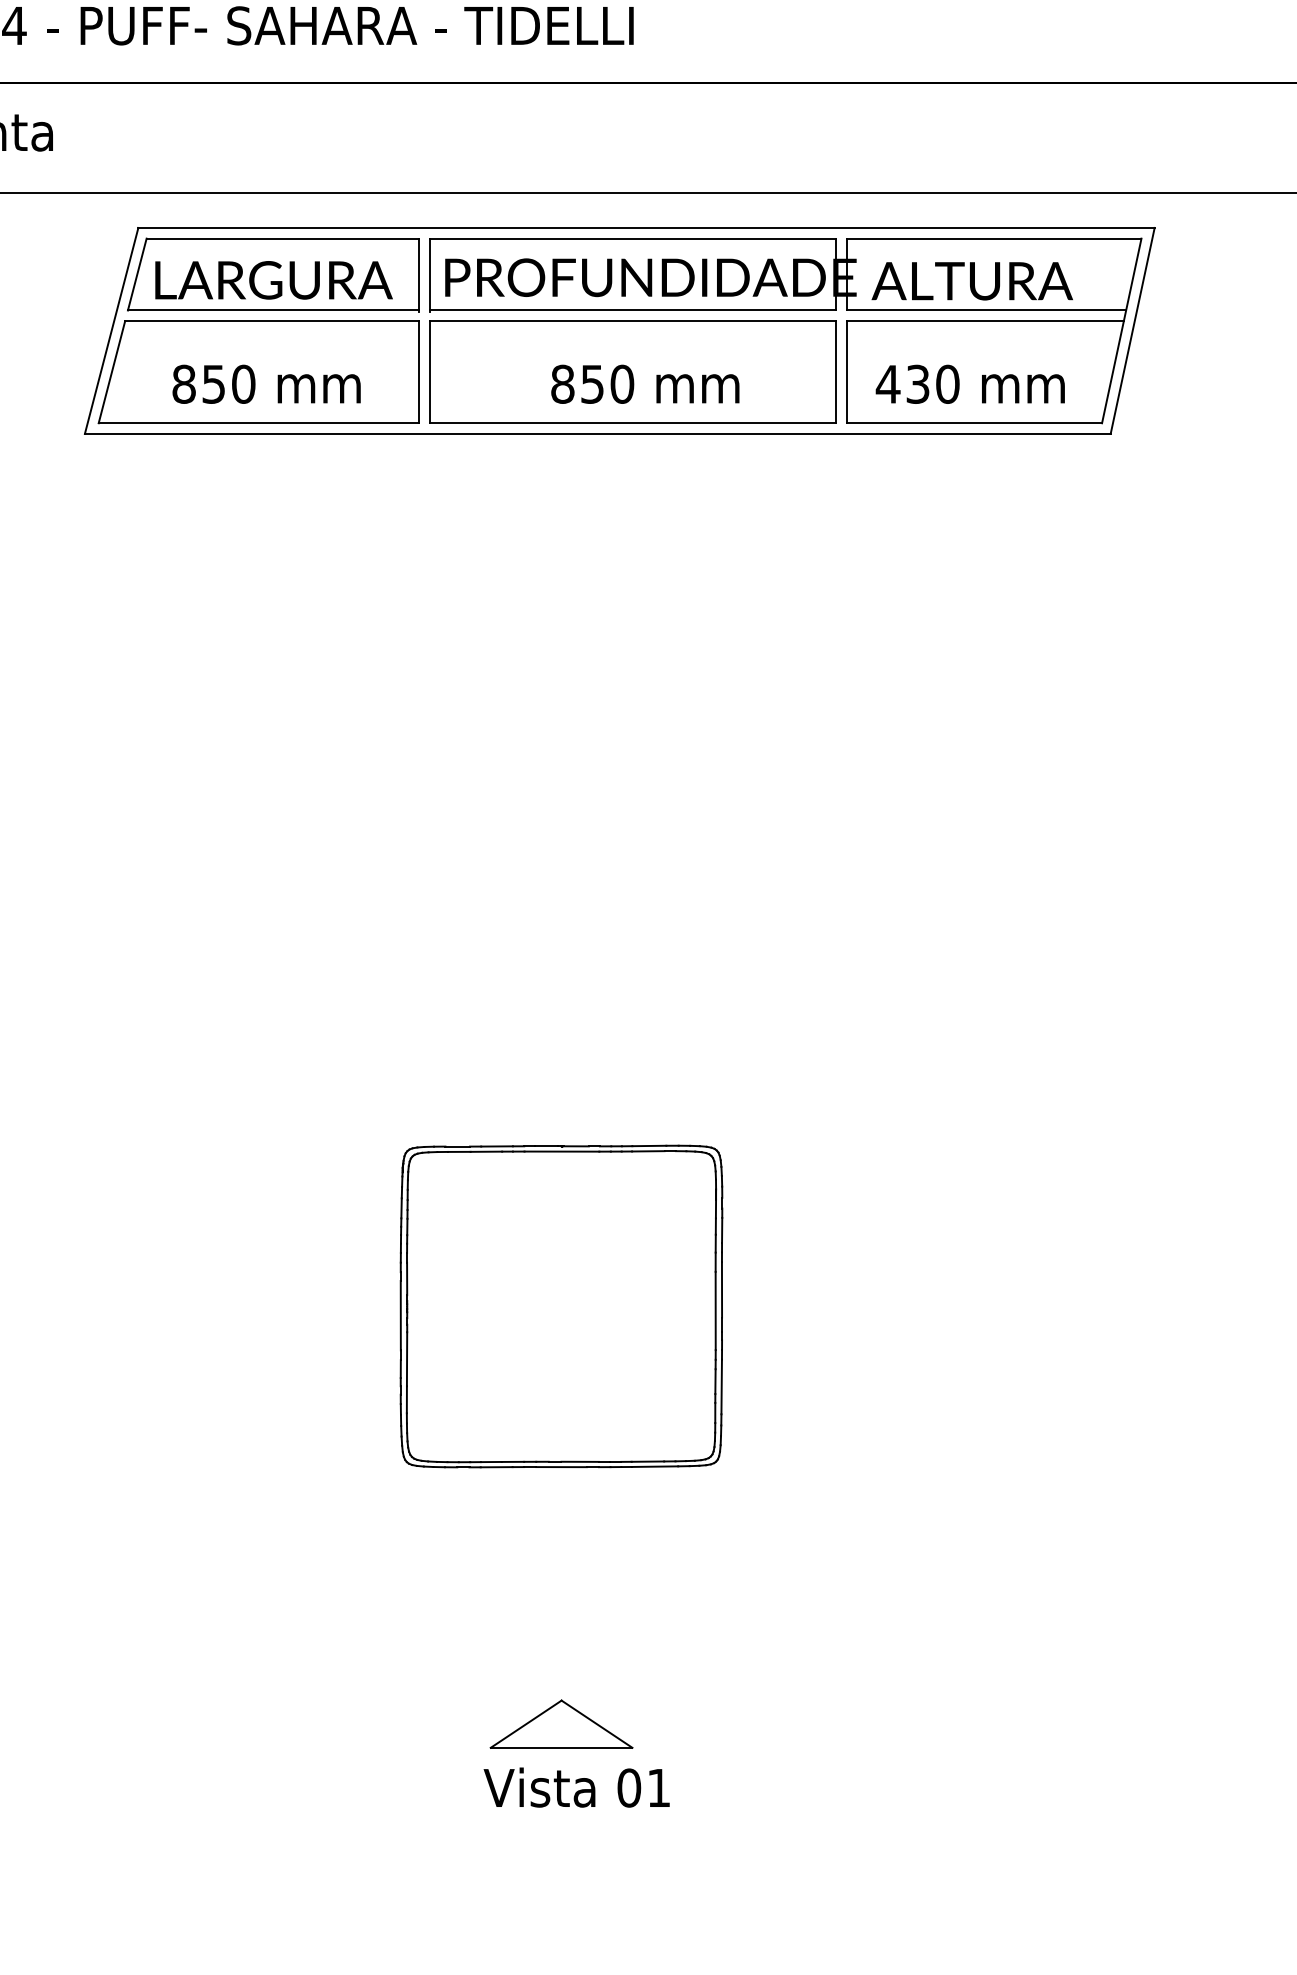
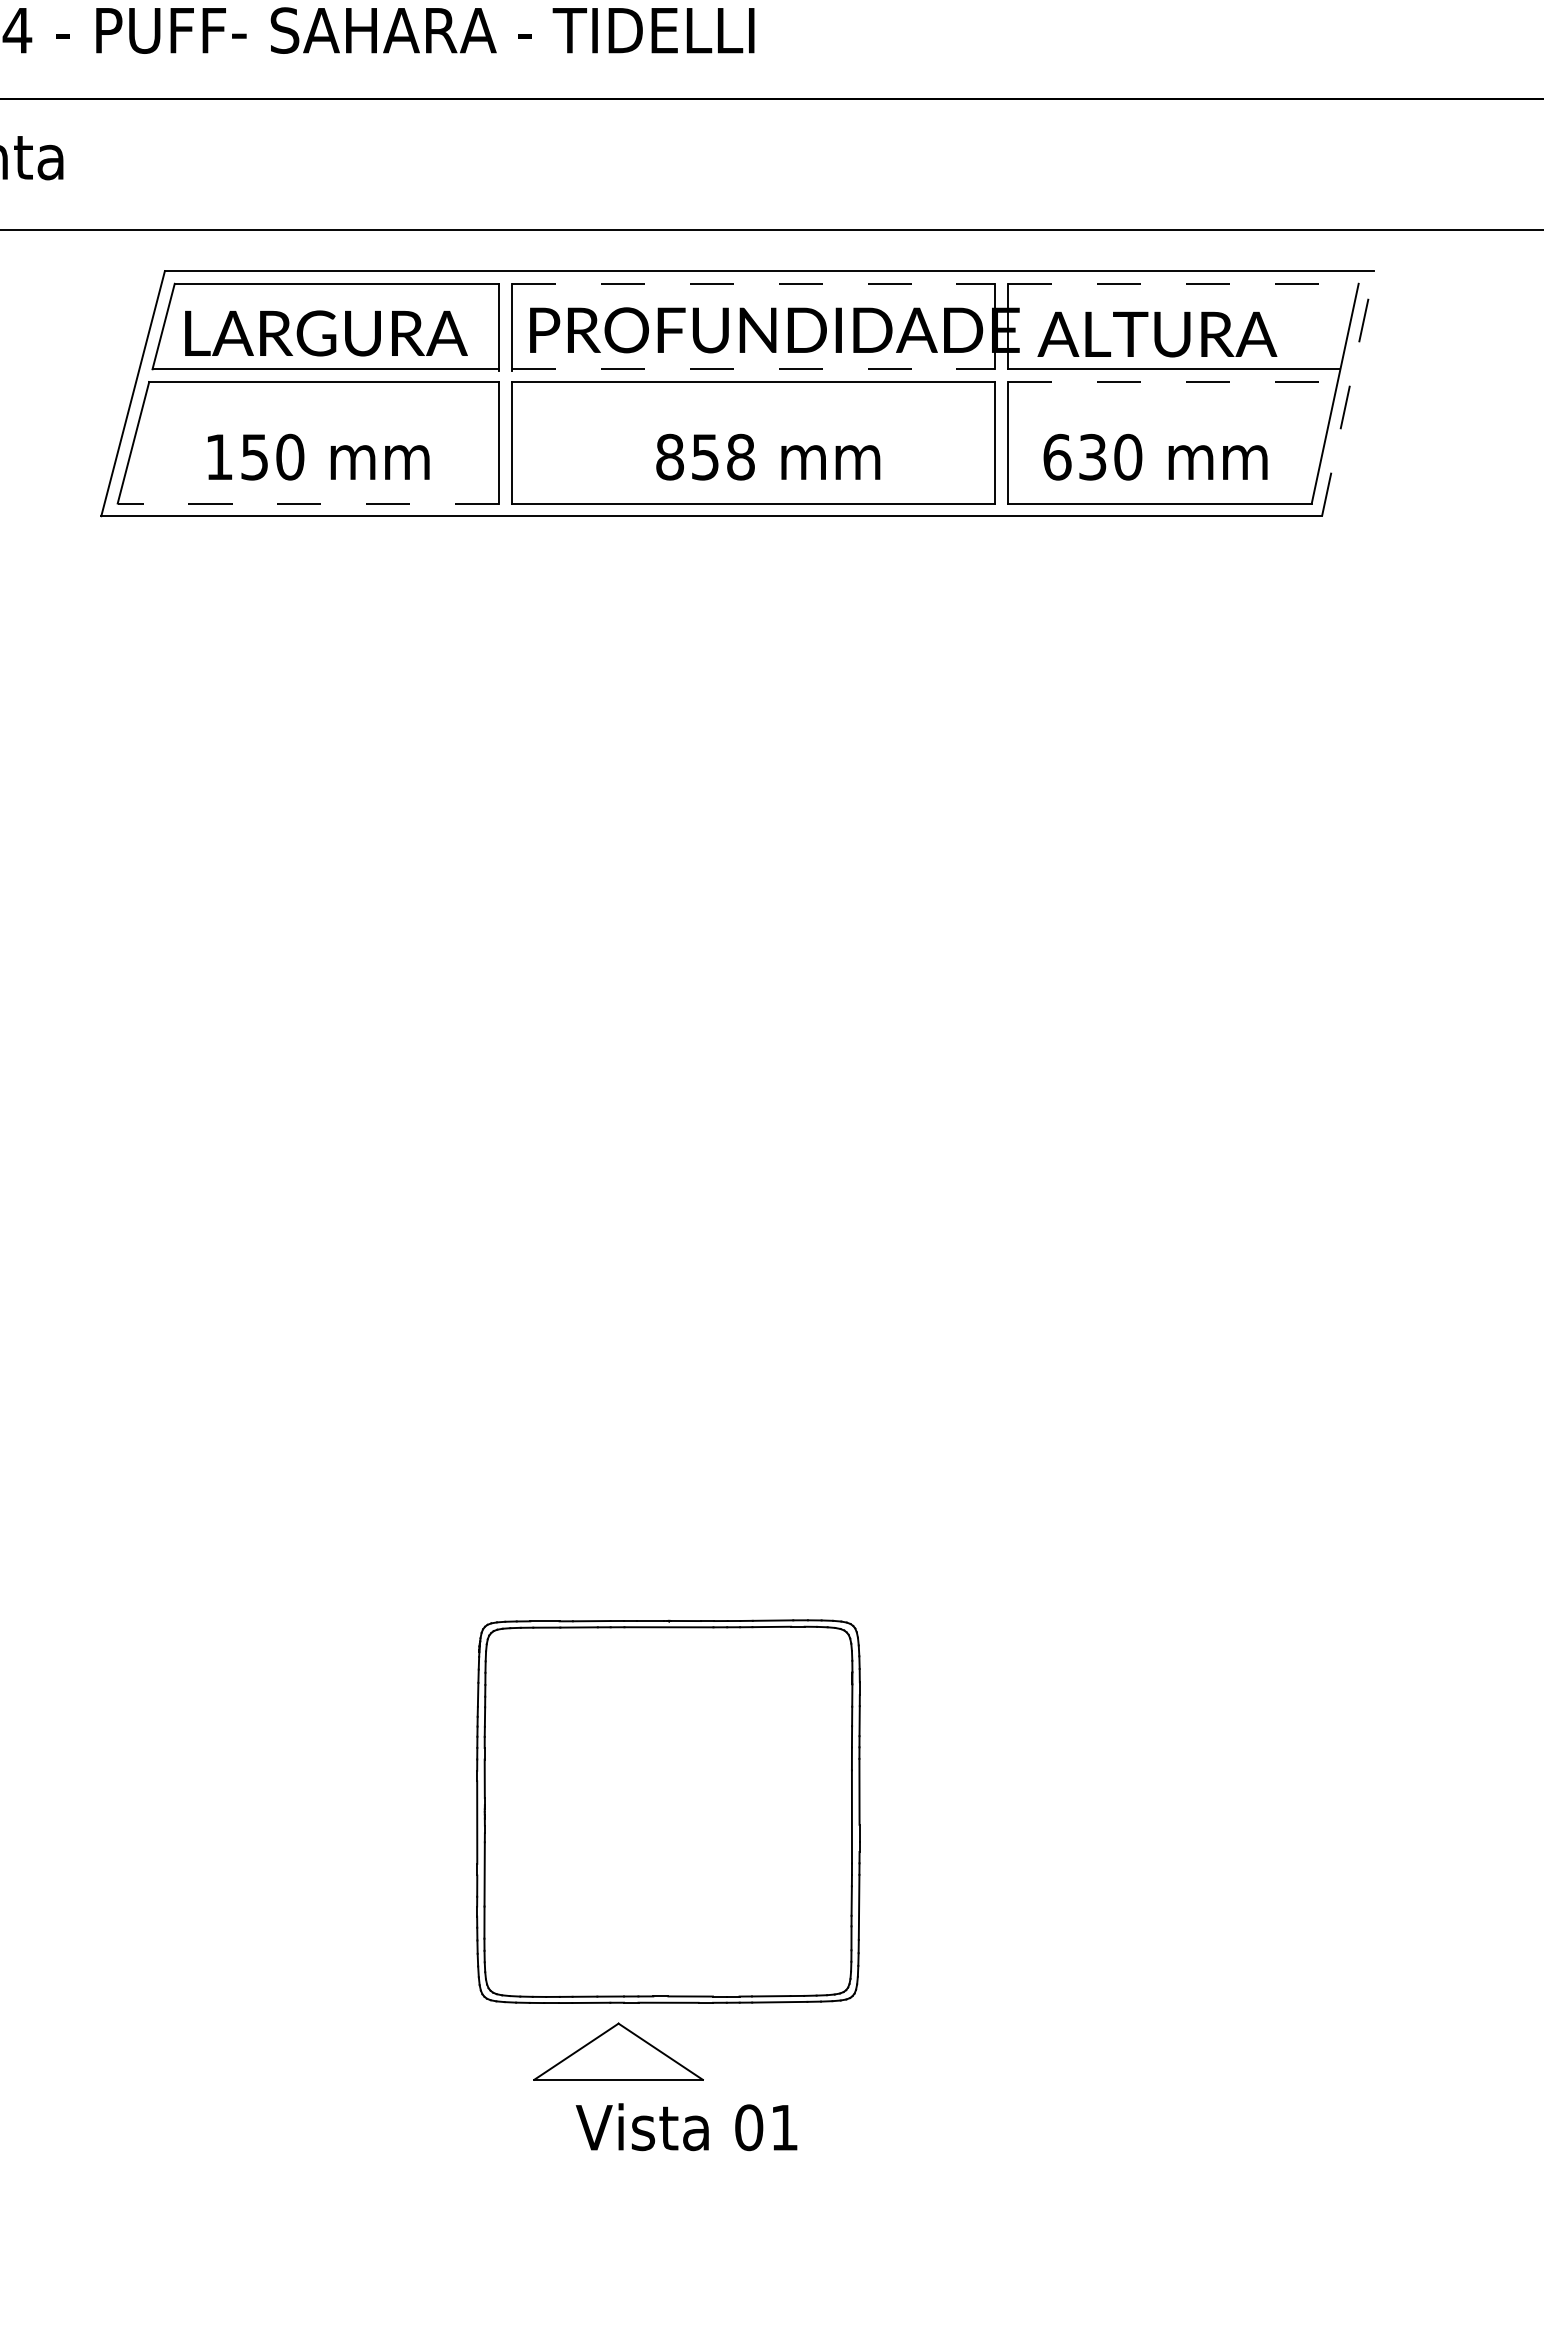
line: (632, 238) -> (753, 283), solid -> dashed
line: (994, 238) -> (1183, 283), solid -> dashed
line: (632, 310) -> (753, 369), solid -> dashed
line: (985, 320) -> (1172, 381), solid -> dashed
line: (1132, 330) -> (1348, 393), solid -> dashed
text: (184, 383) -> (219, 456), 850 -> 150
text: (887, 383) -> (1056, 456), 430 -> 630
text: (622, 384) -> (740, 457), 850 -> 858
line: (259, 423) -> (308, 503), solid -> dashed
part: (561, 1306) -> (668, 1811), moved
part: (561, 1724) -> (618, 2051), moved

